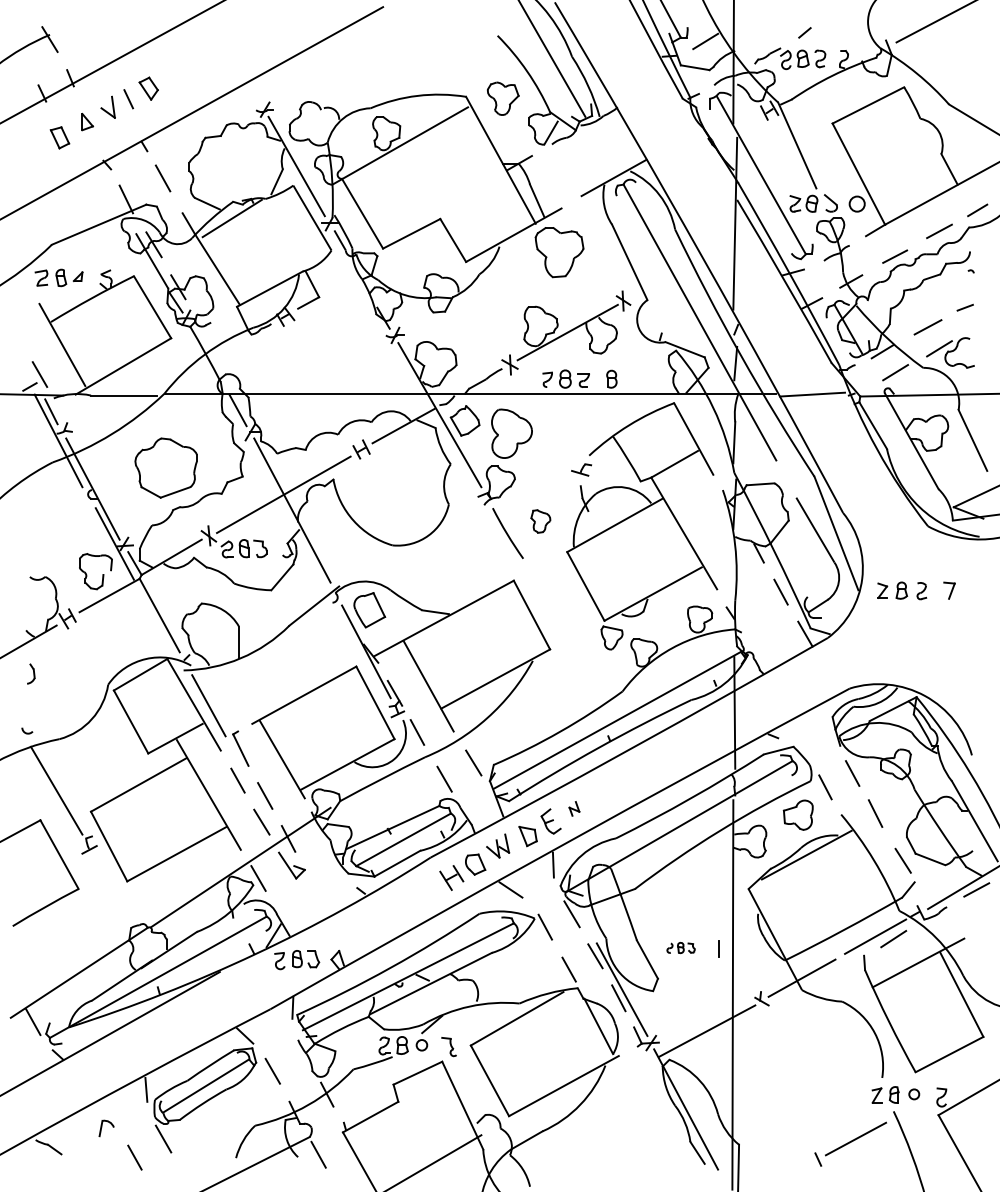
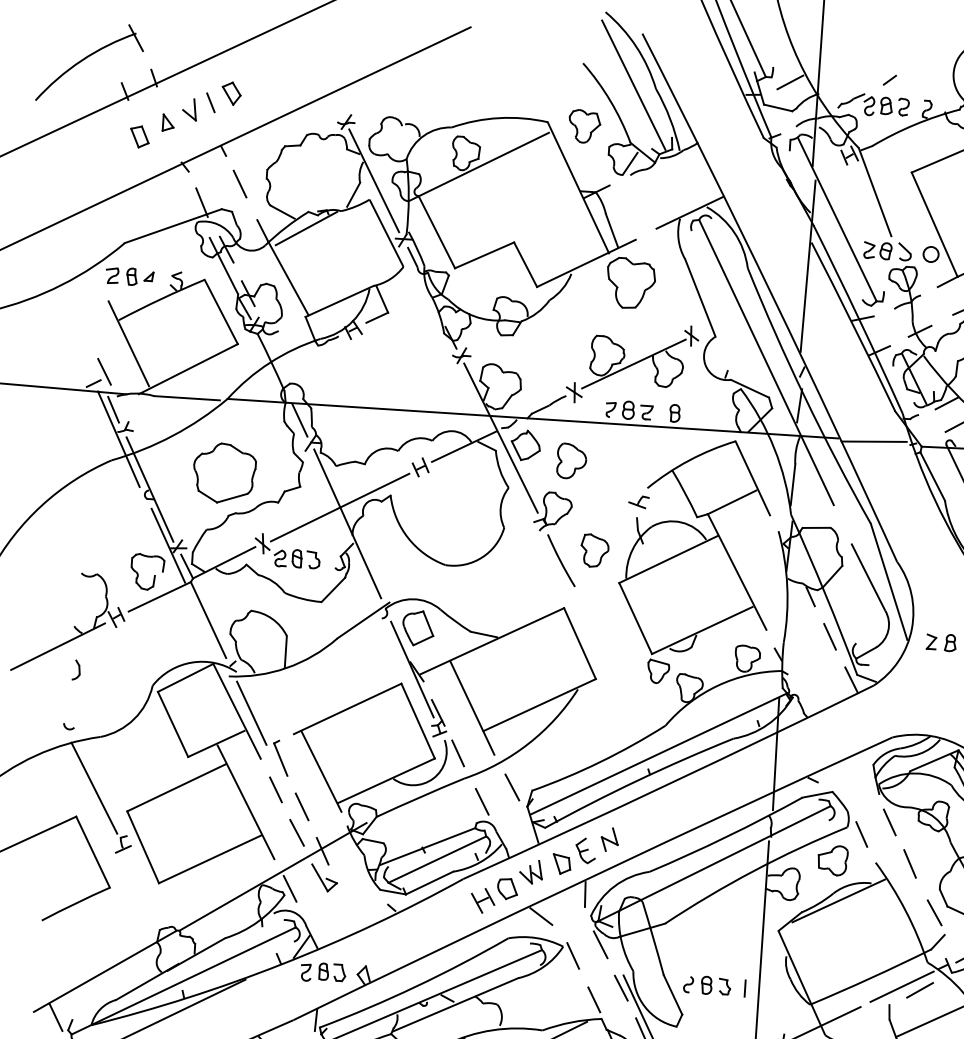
part: (511, 433) -> (571, 461), size x0.71
part: (540, 521) -> (594, 550), size x1.43
part: (574, 808) -> (609, 839), size x1.67
part: (681, 947) -> (707, 984), size x1.67

